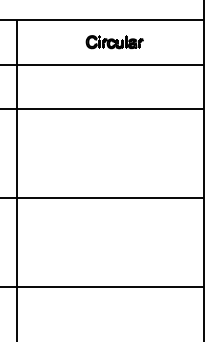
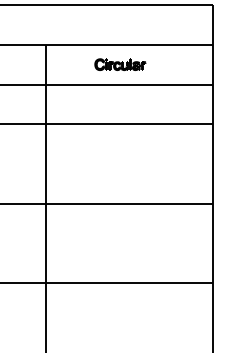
part: (114, 41) -> (120, 64), moved

